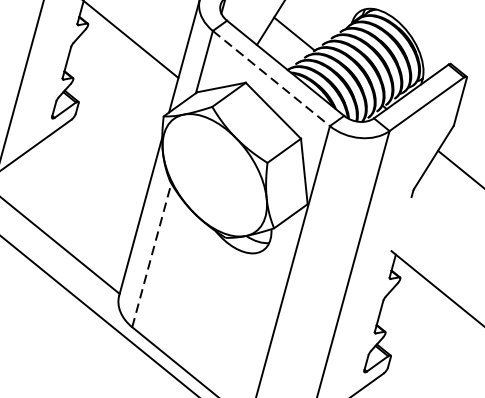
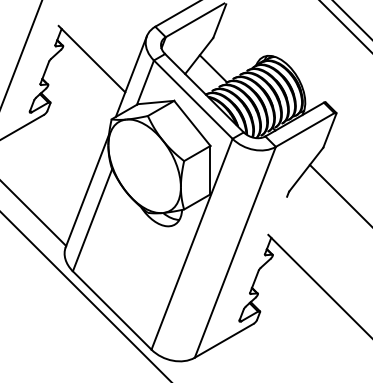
line: (271, 78) -> (193, 99), dashed -> solid
line: (151, 255) -> (92, 220), dashed -> solid

